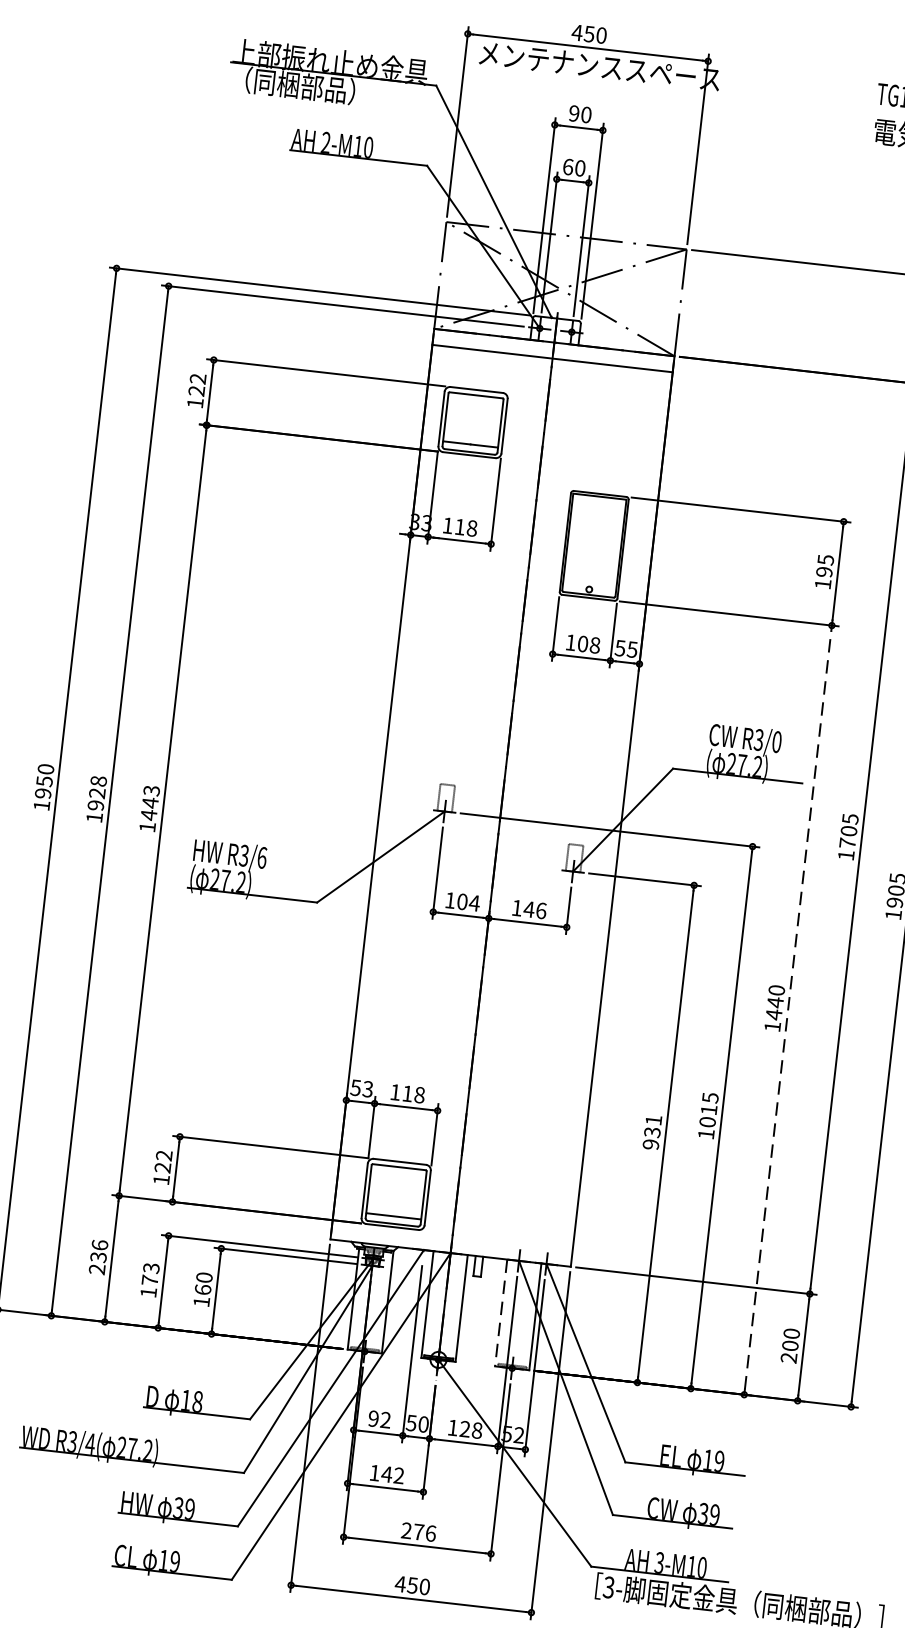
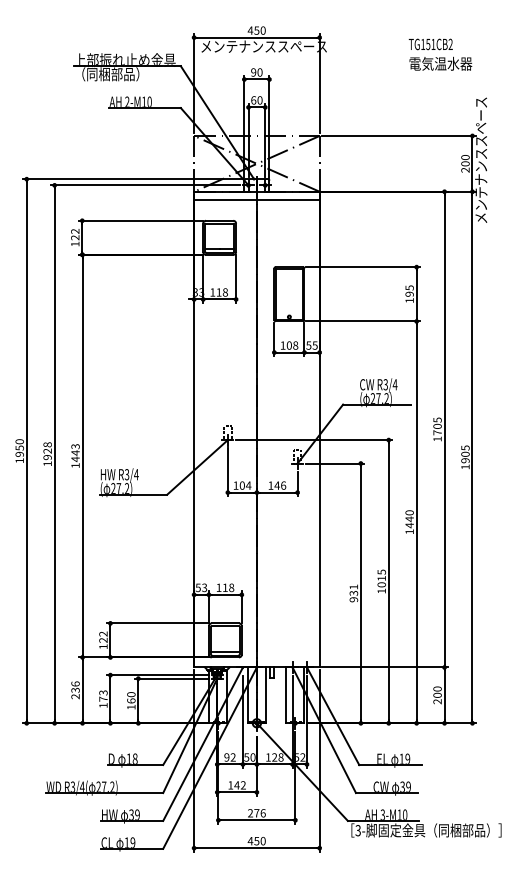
text: (775, 741) -> (394, 384), R3/0 -> R3/4
text: (262, 857) -> (136, 474), R3/6 -> R3/4
line: (787, 1008) -> (416, 521), dashed -> solid
line: (501, 1313) -> (286, 695), dashed -> solid

